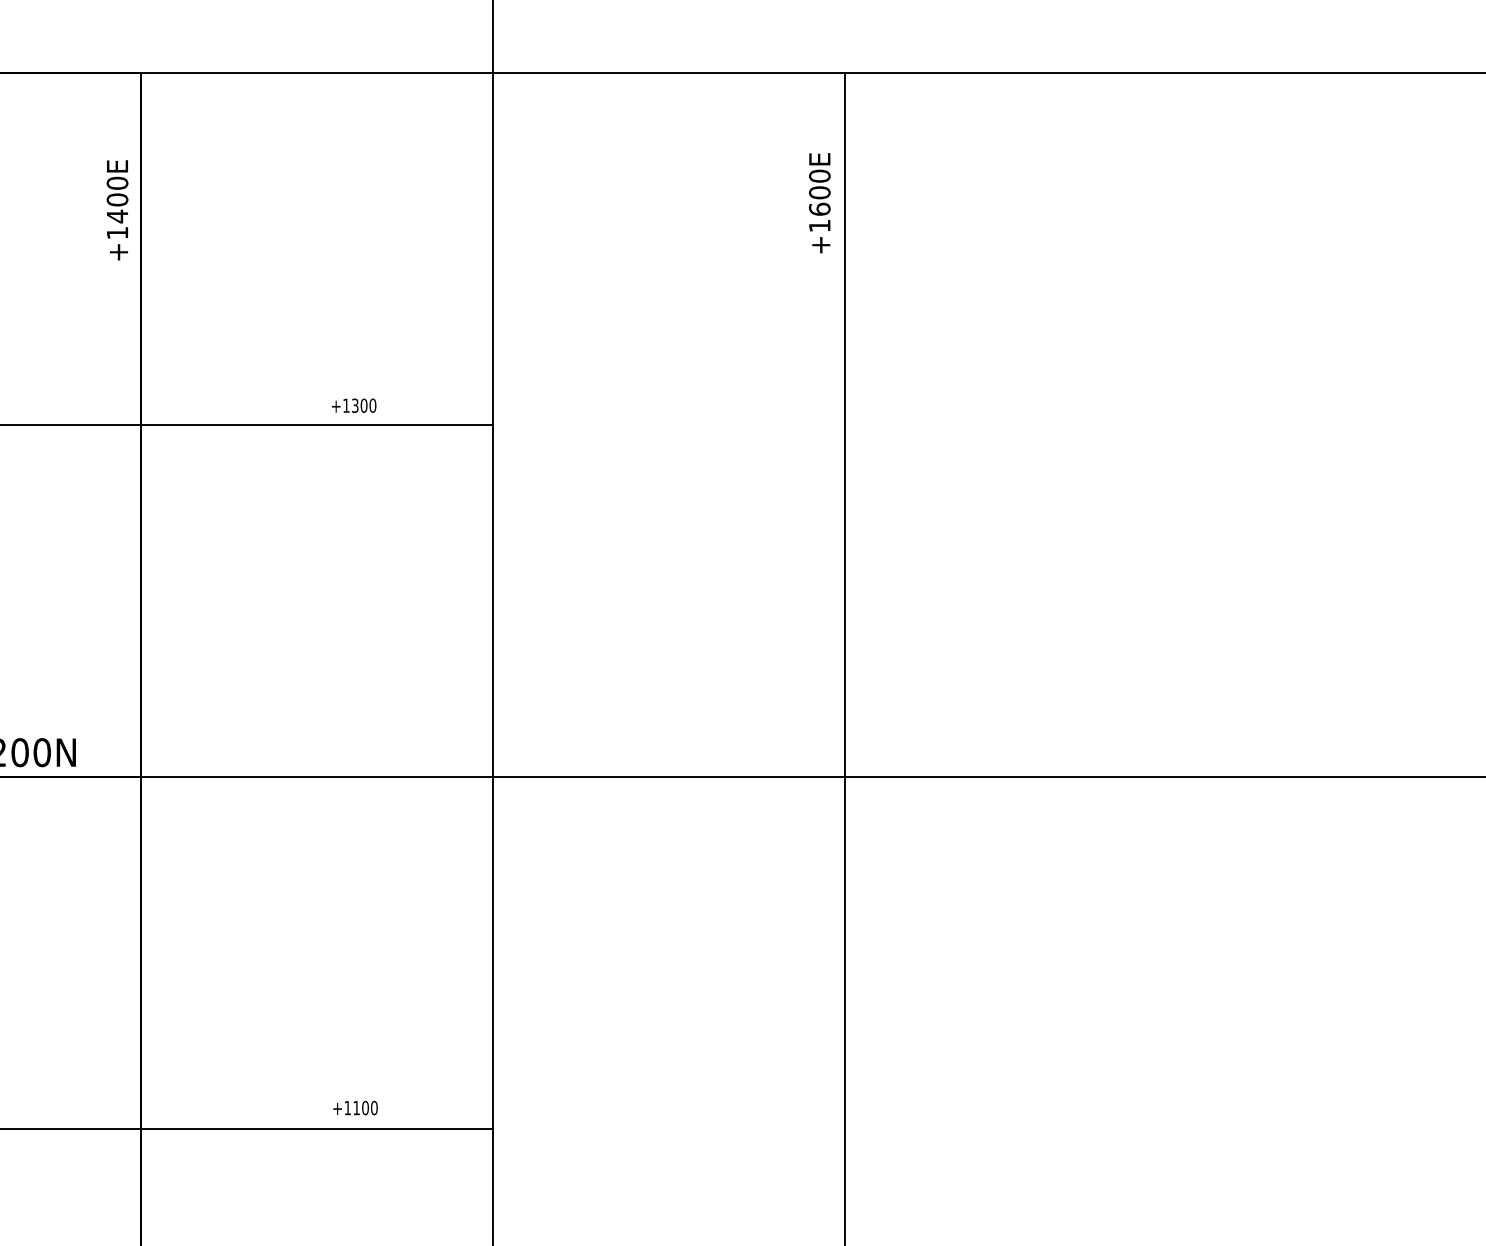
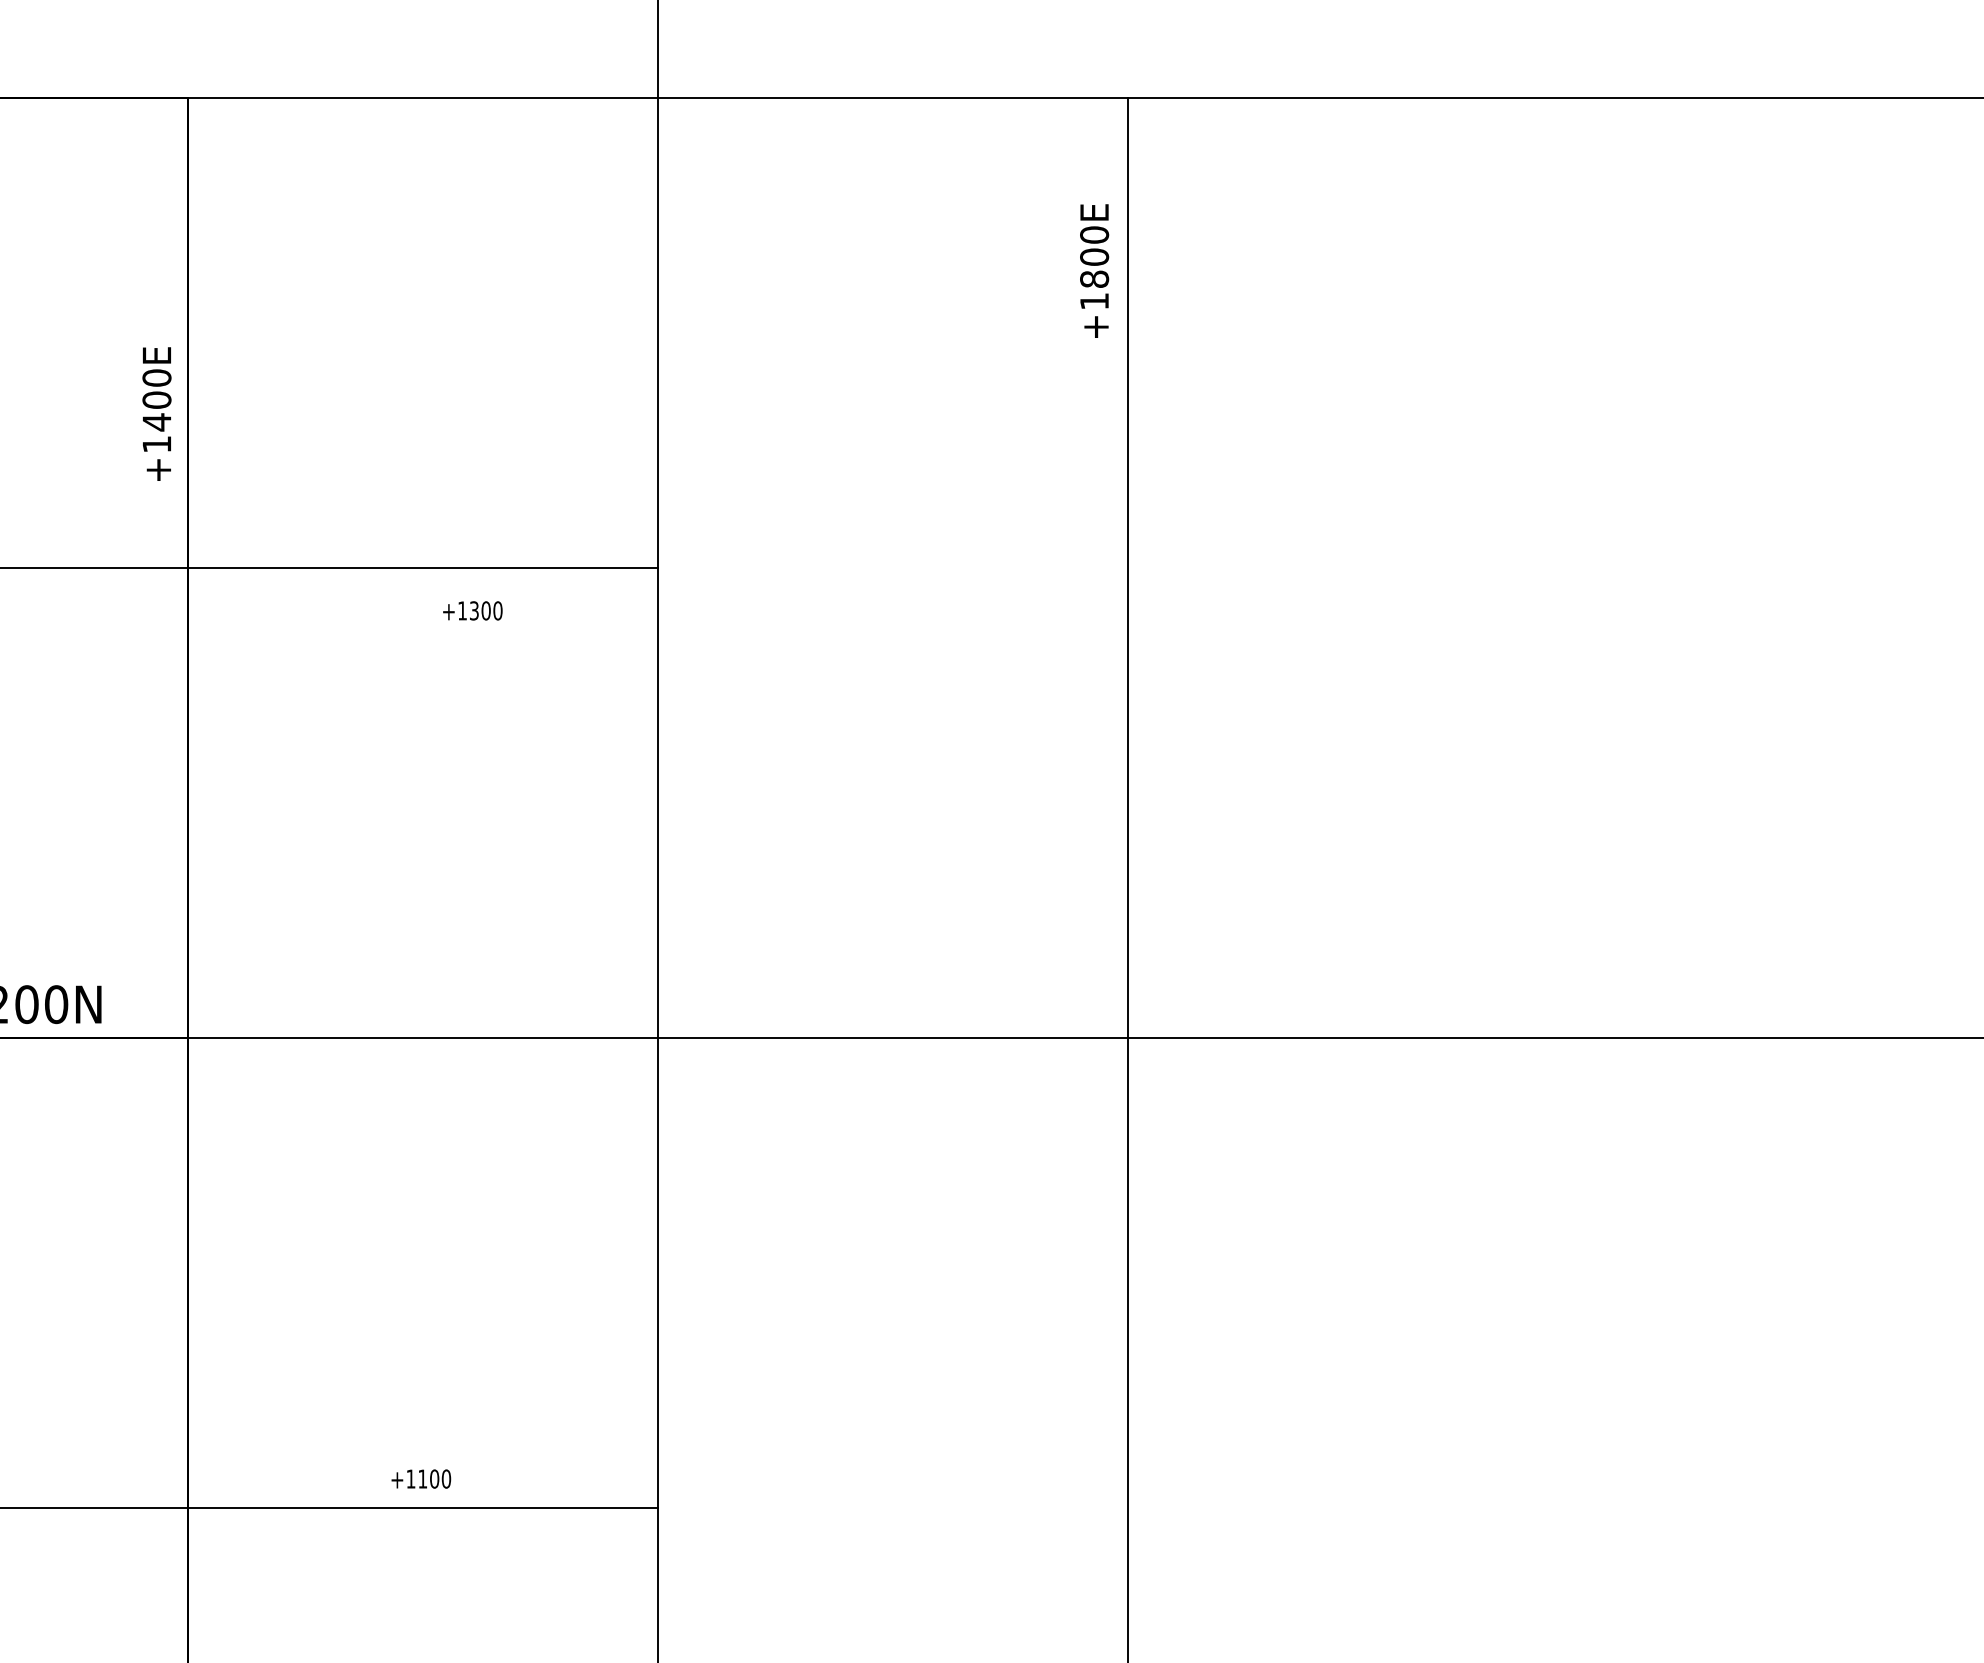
text: (819, 208) -> (1094, 278), +1600E -> +1800E
text: (117, 210) -> (156, 414), moved
text: (353, 405) -> (472, 610), moved
text: (355, 1107) -> (421, 1478), moved

